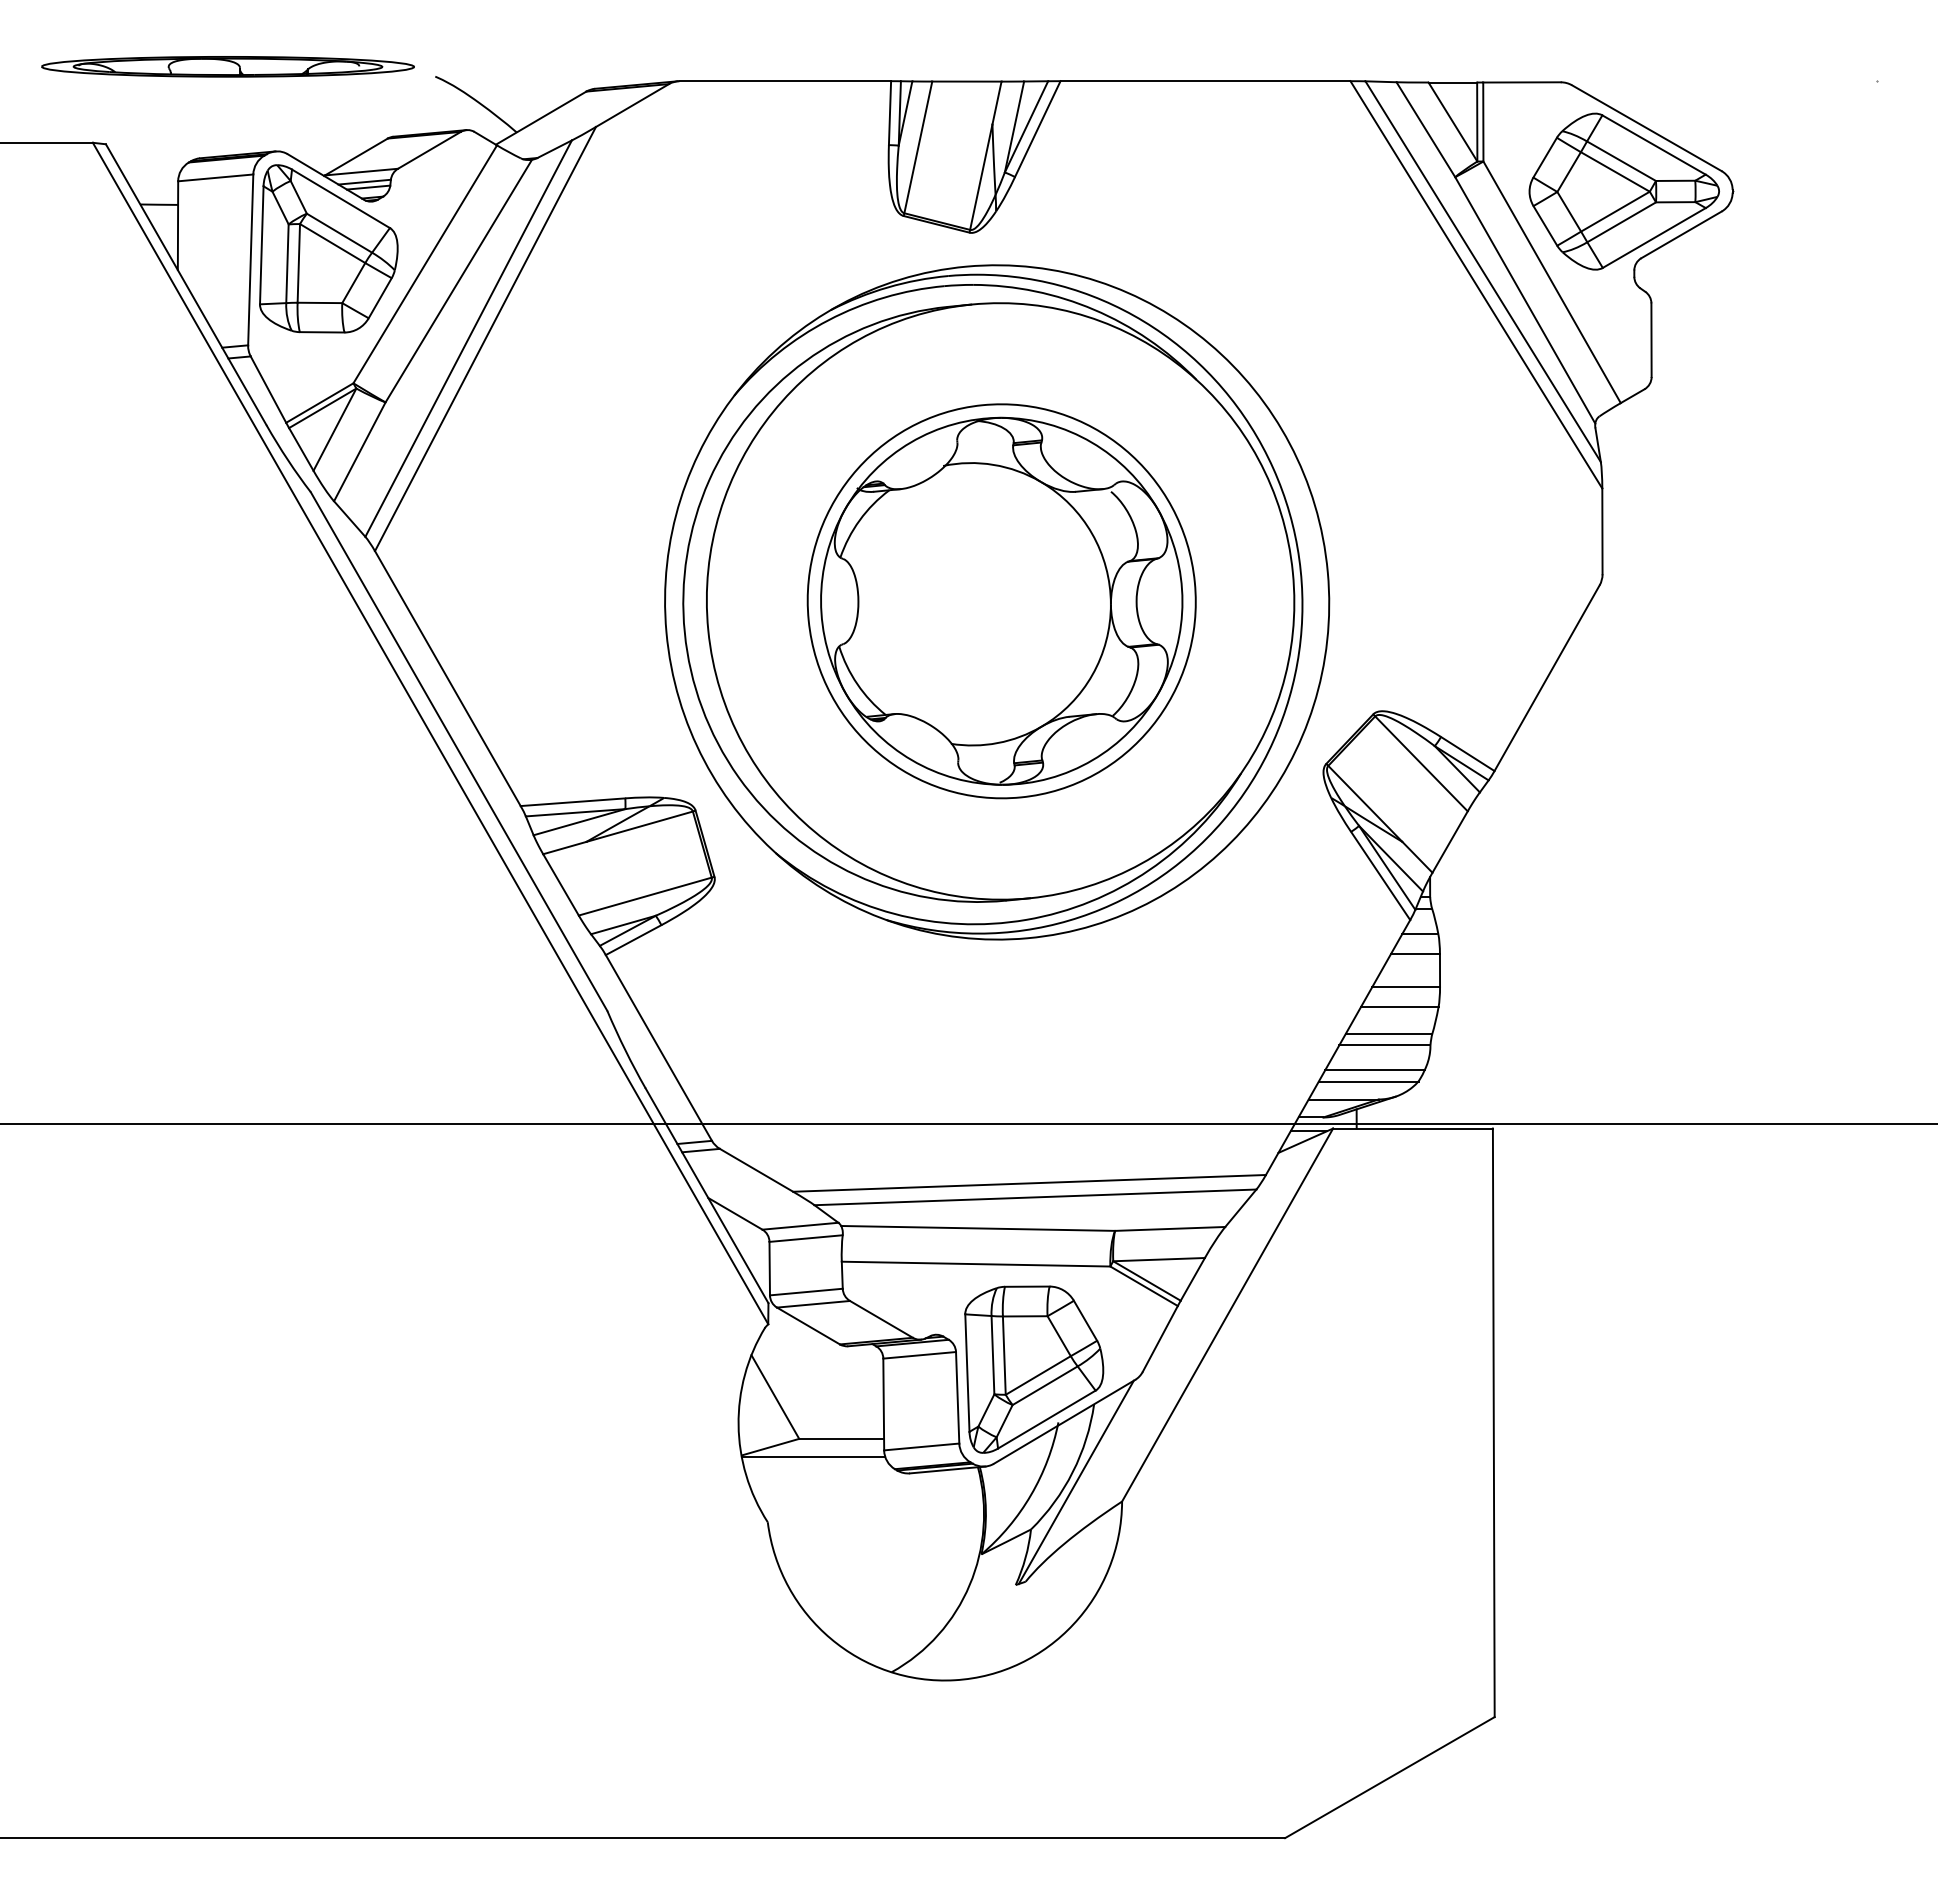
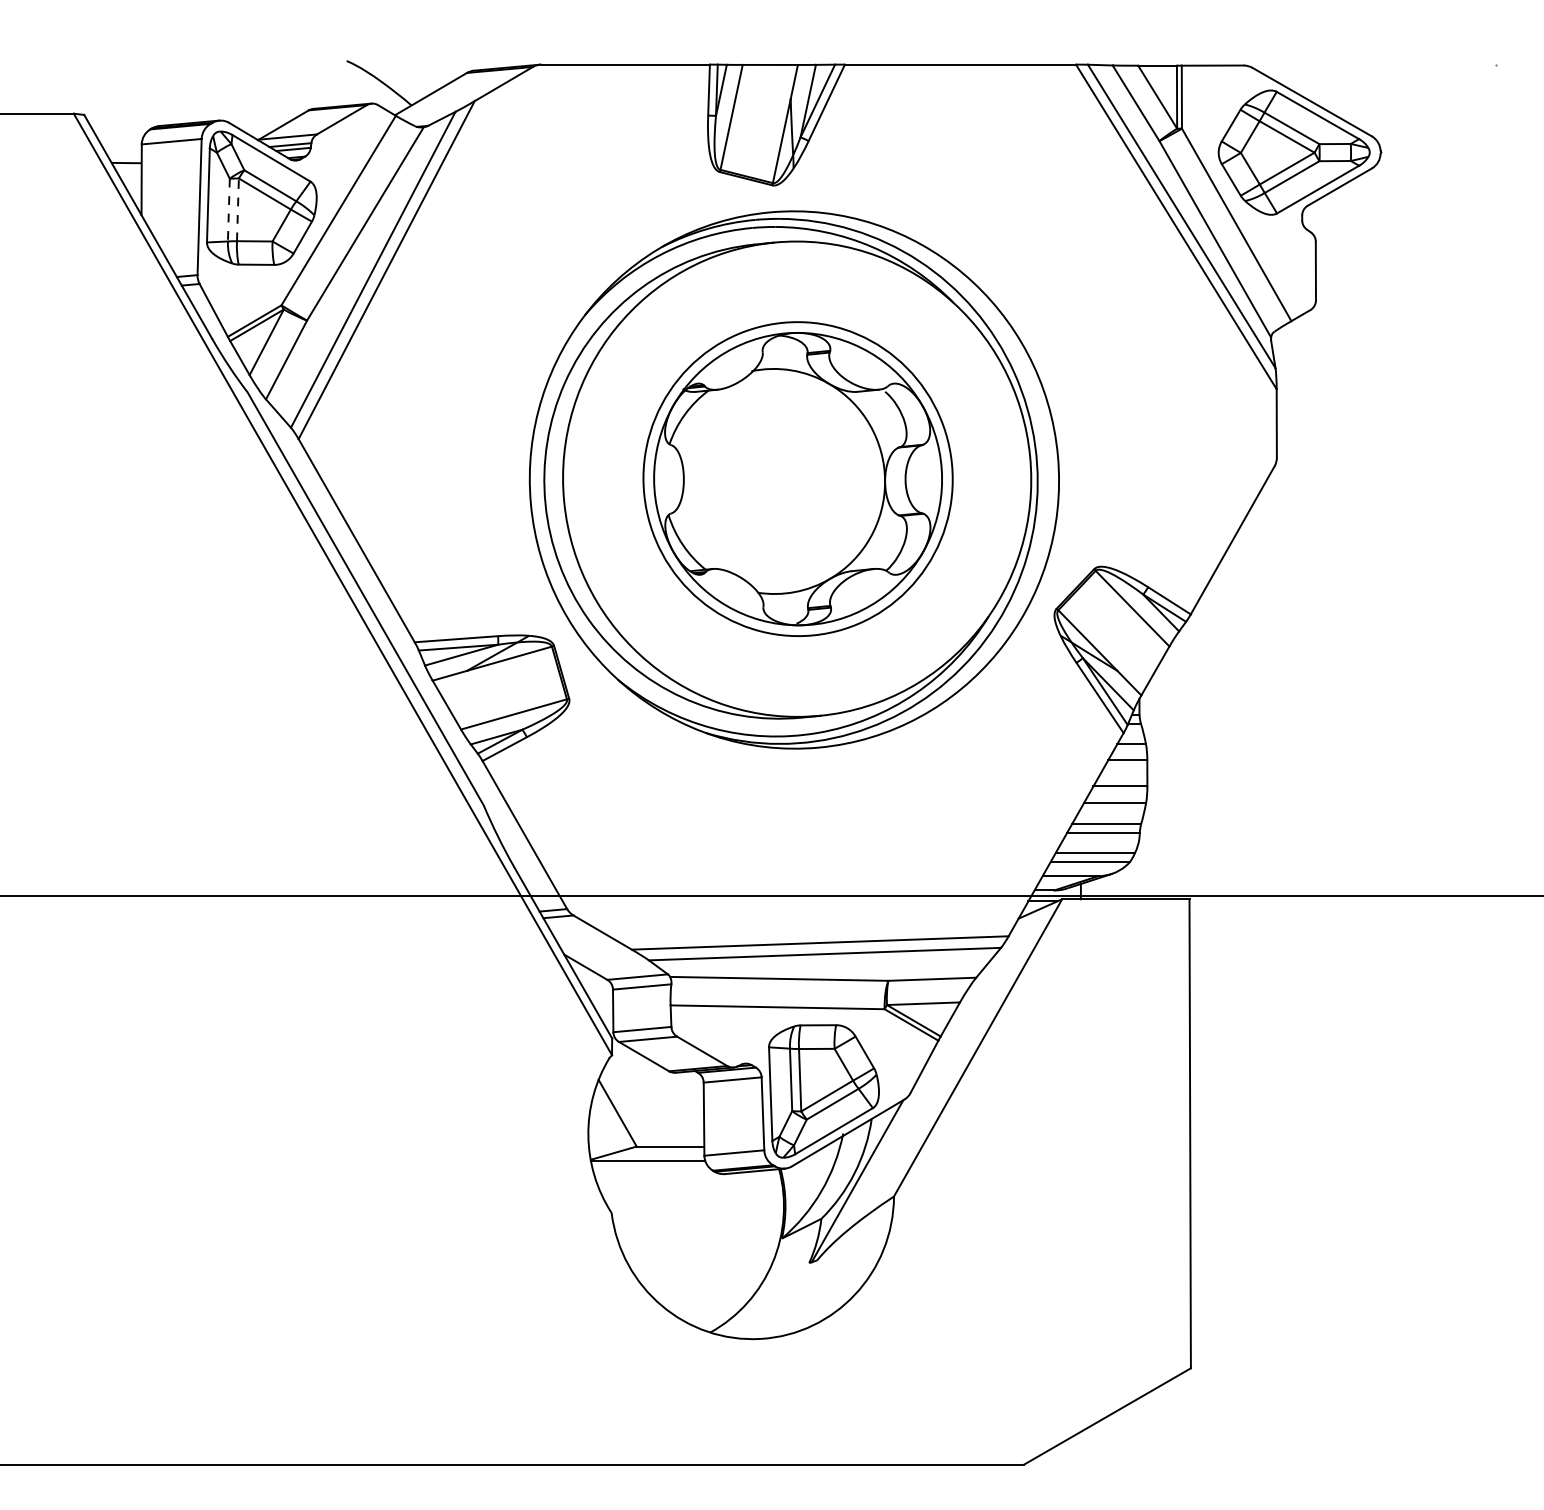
part: (227, 66) -> (181, 52), removed
line: (298, 262) -> (237, 209), solid -> dashed
line: (287, 264) -> (228, 210), solid -> dashed

